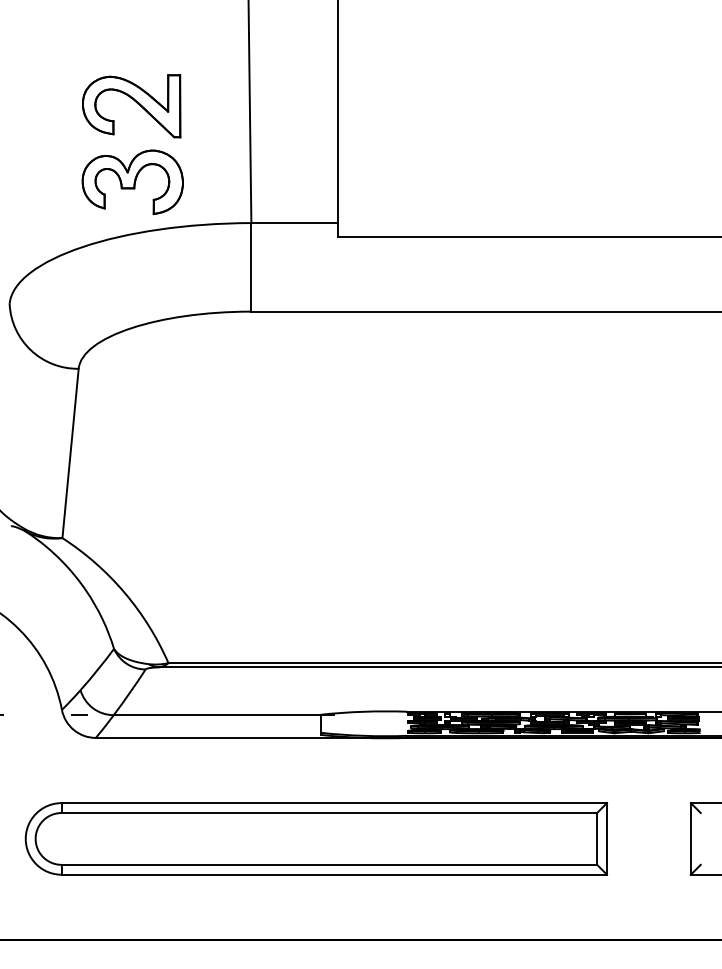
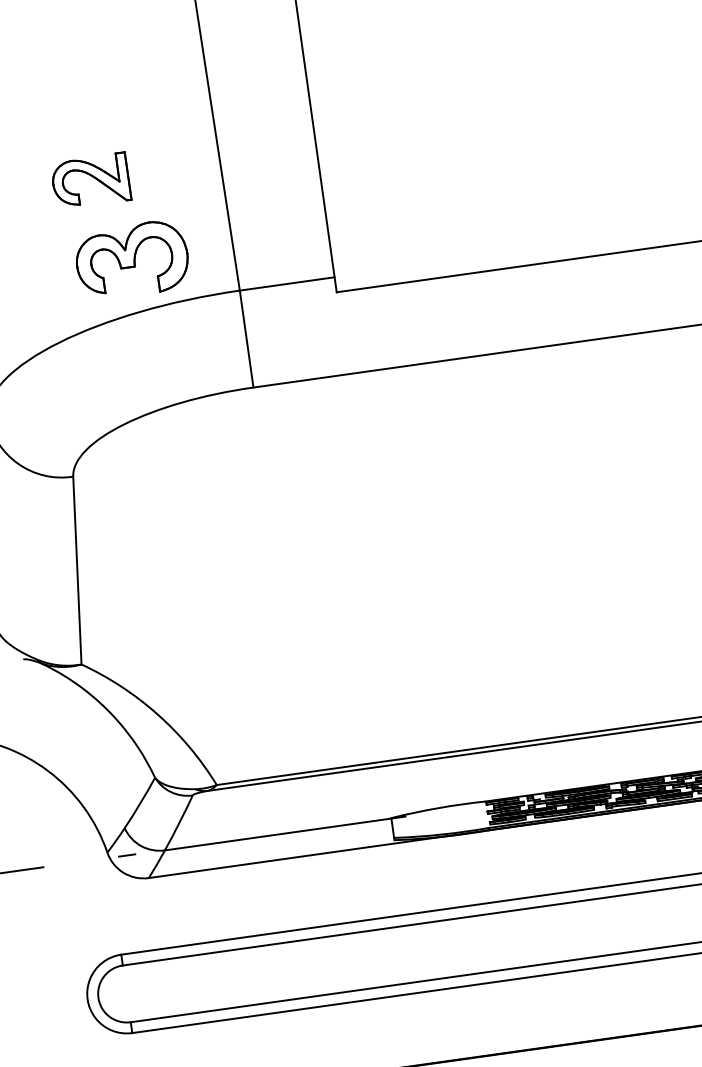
part: (131, 106) -> (90, 181), size x0.7
part: (132, 181) -> (131, 259), moved

